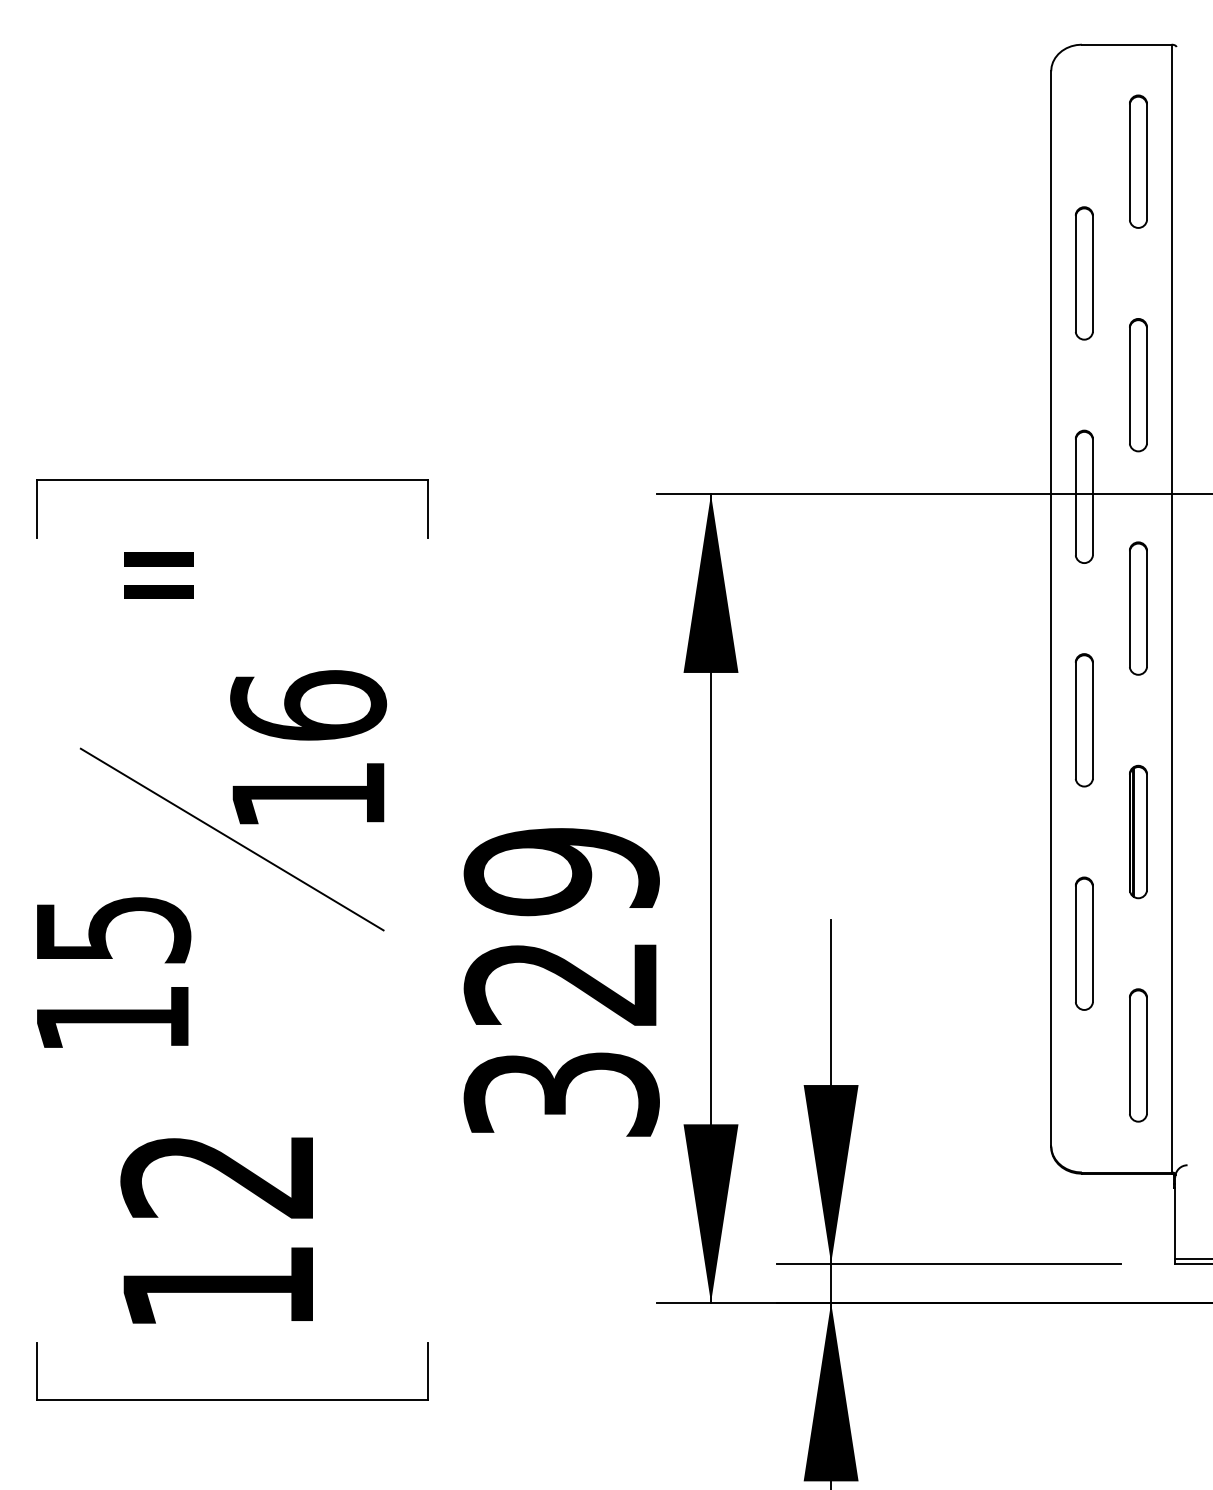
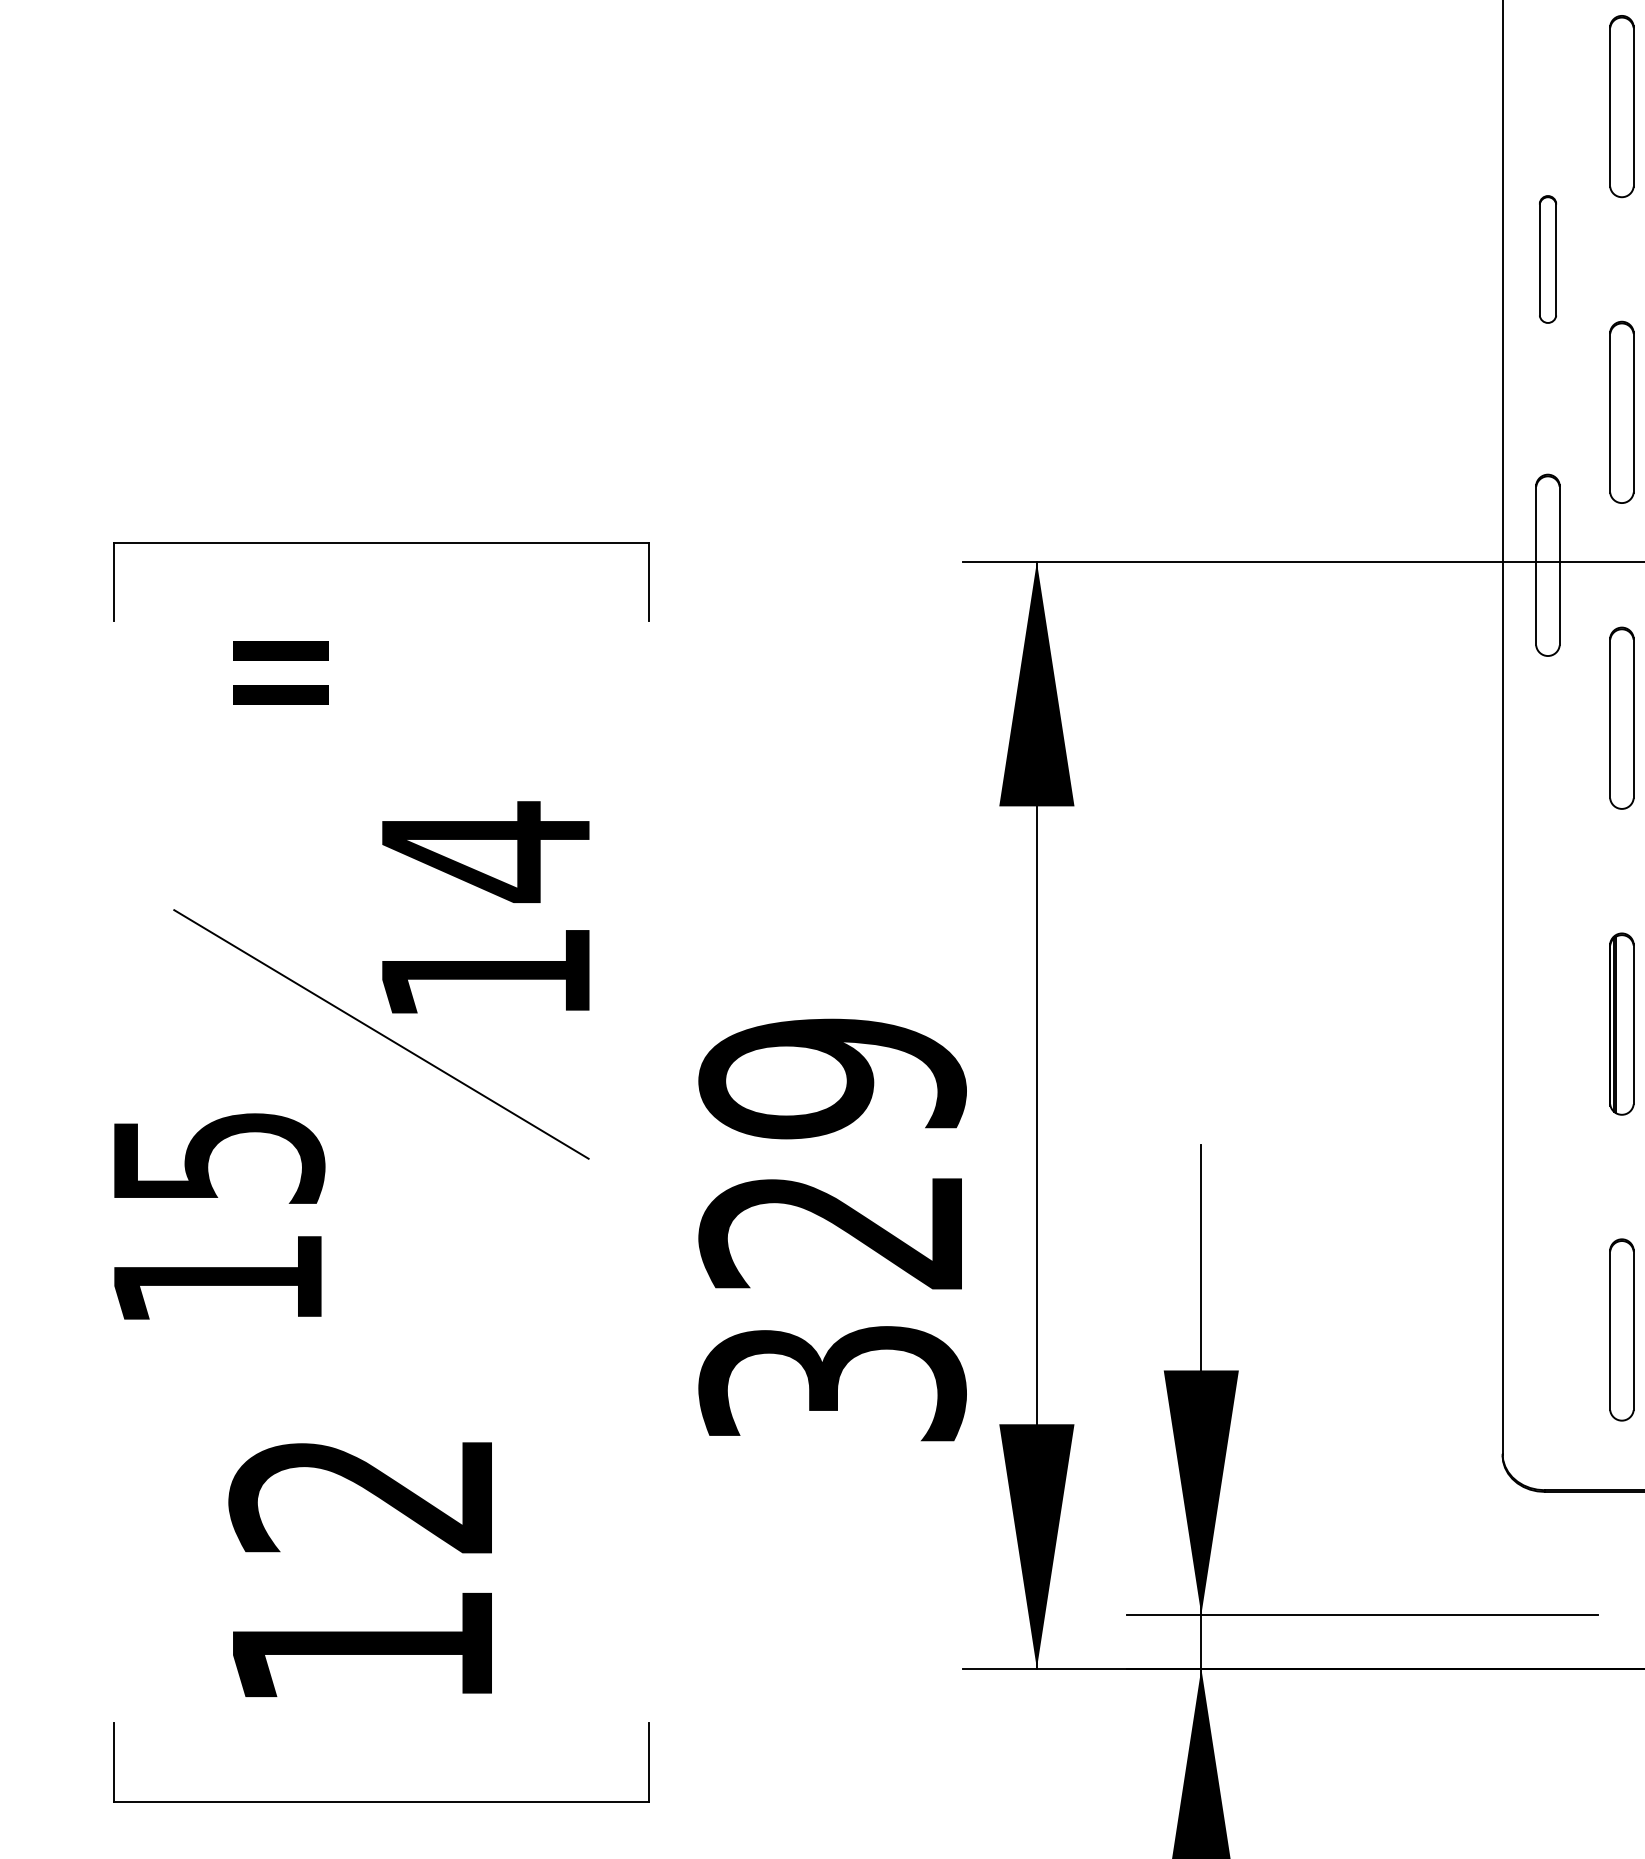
part: (1084, 273) -> (1548, 259), size x0.7
text: (308, 706) -> (485, 852), 16 -> 14
part: (1084, 720) -> (1548, 871), removed
part: (1084, 943) -> (1548, 1176), removed

